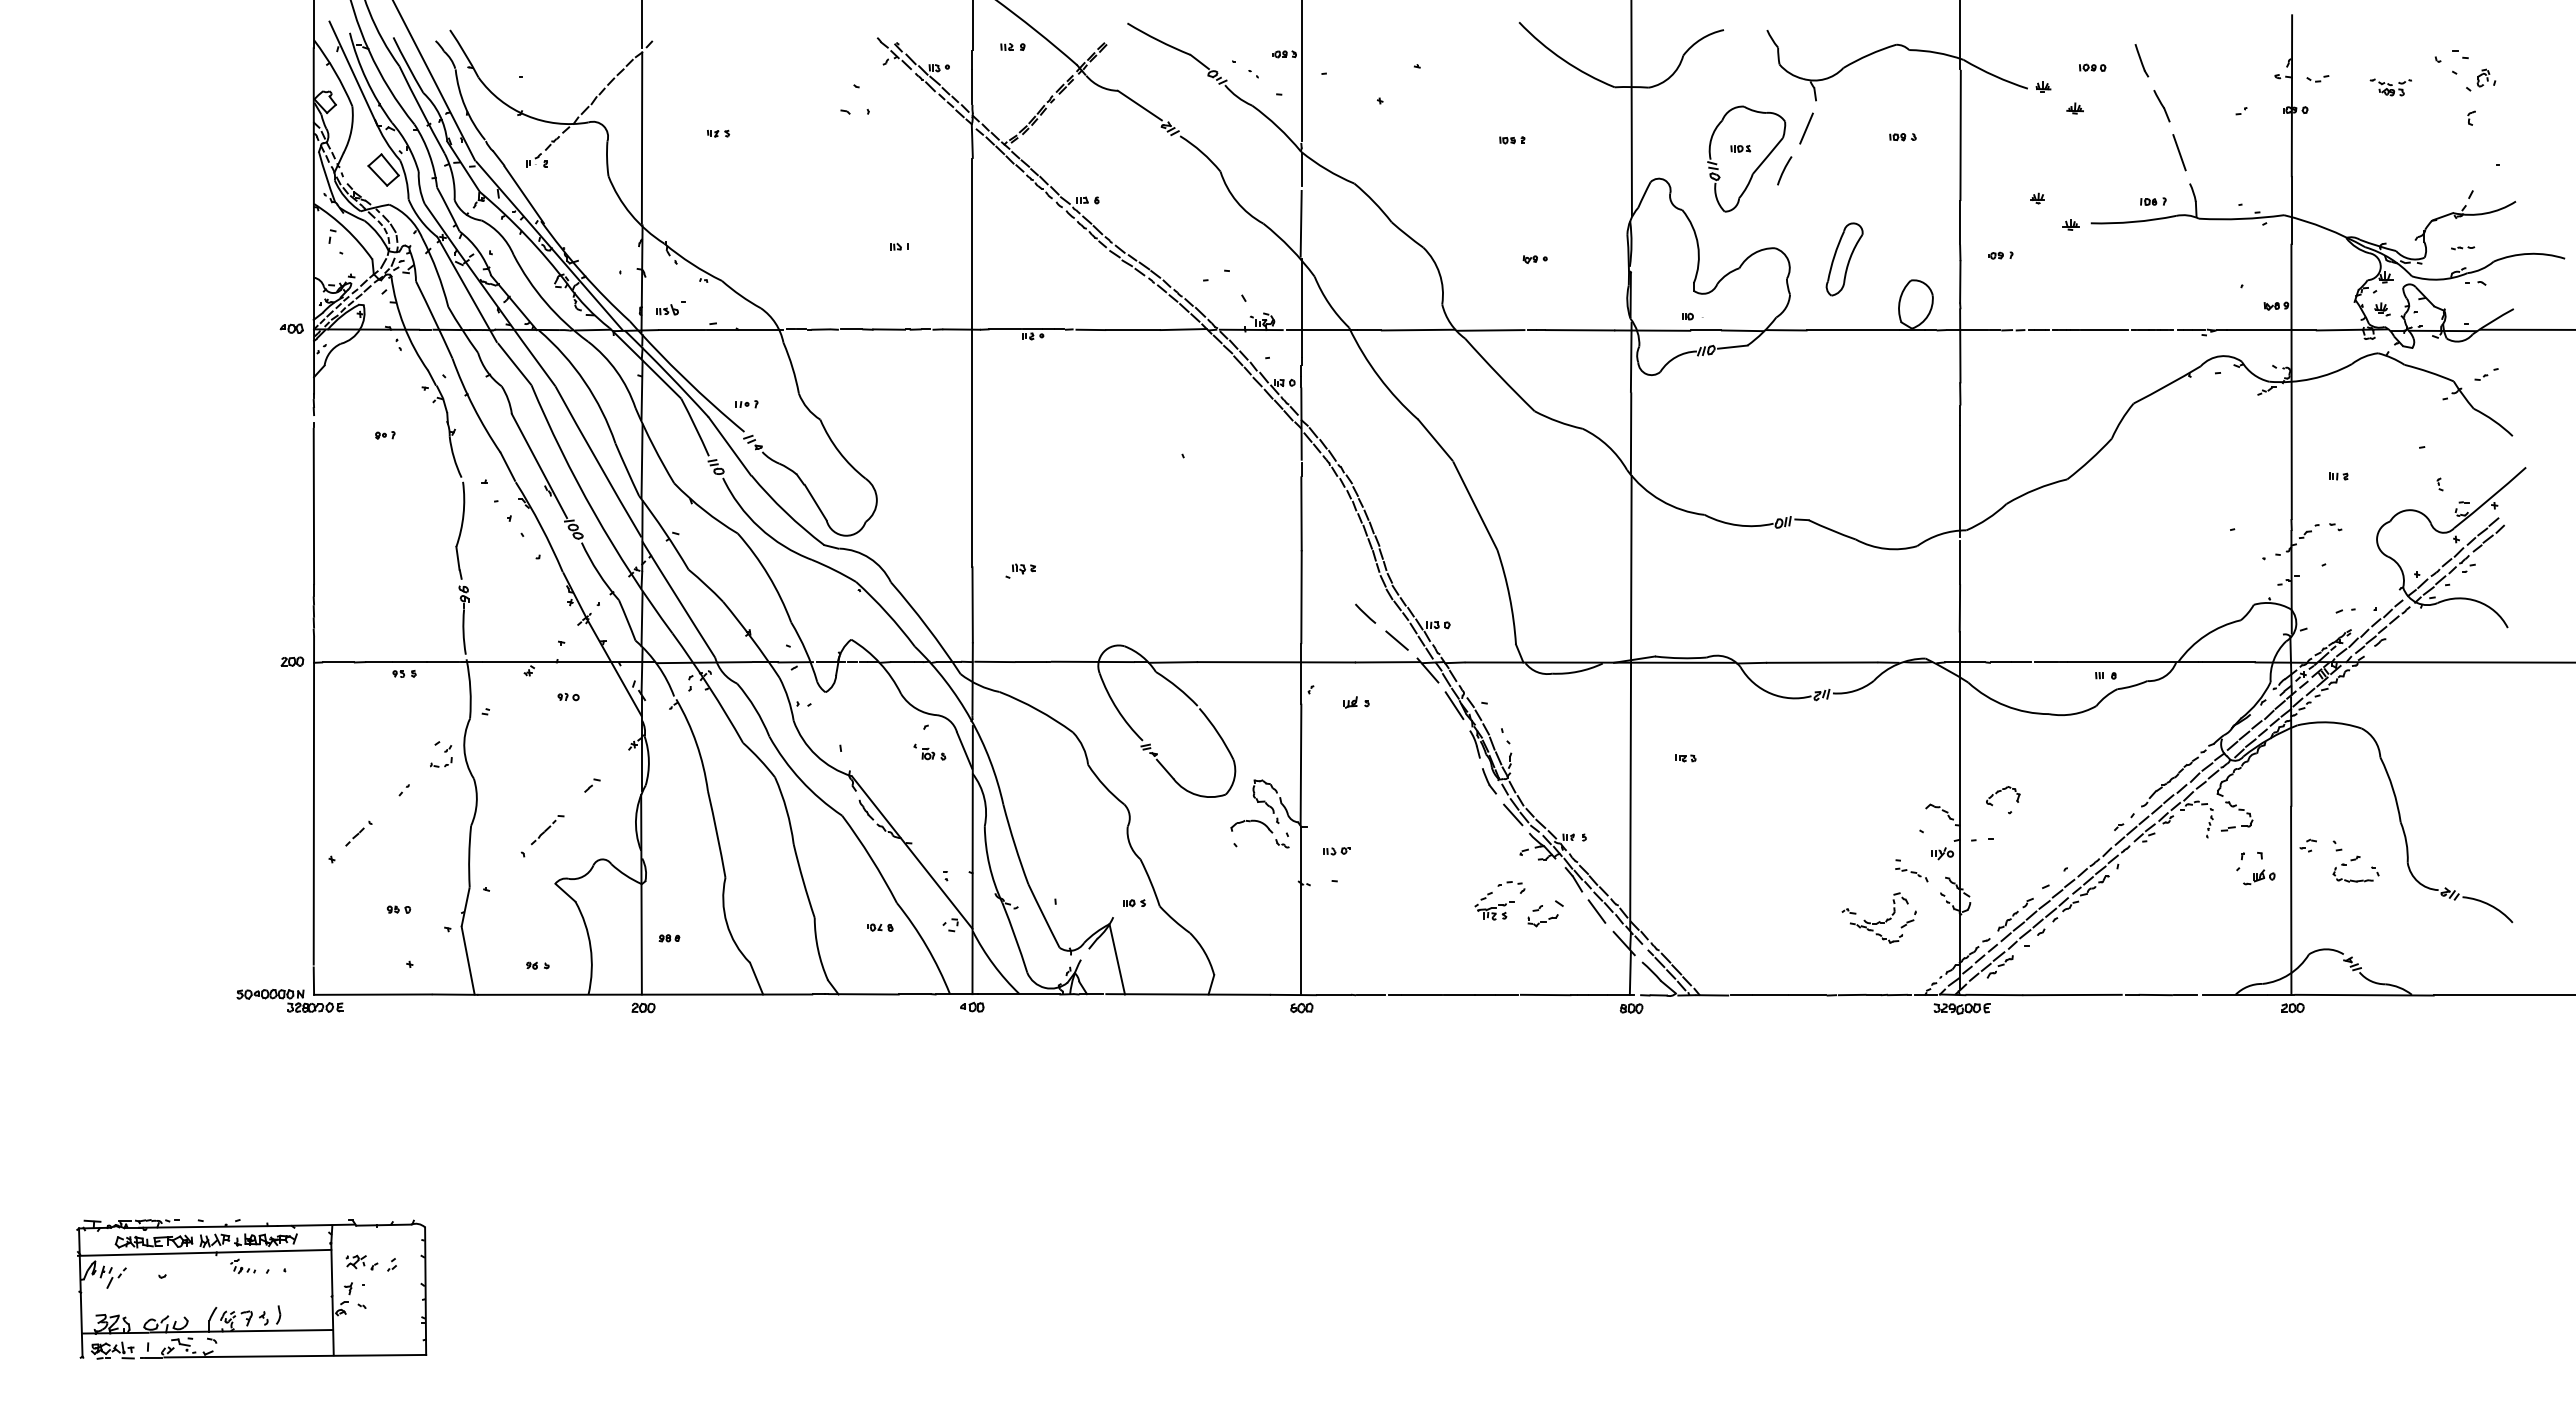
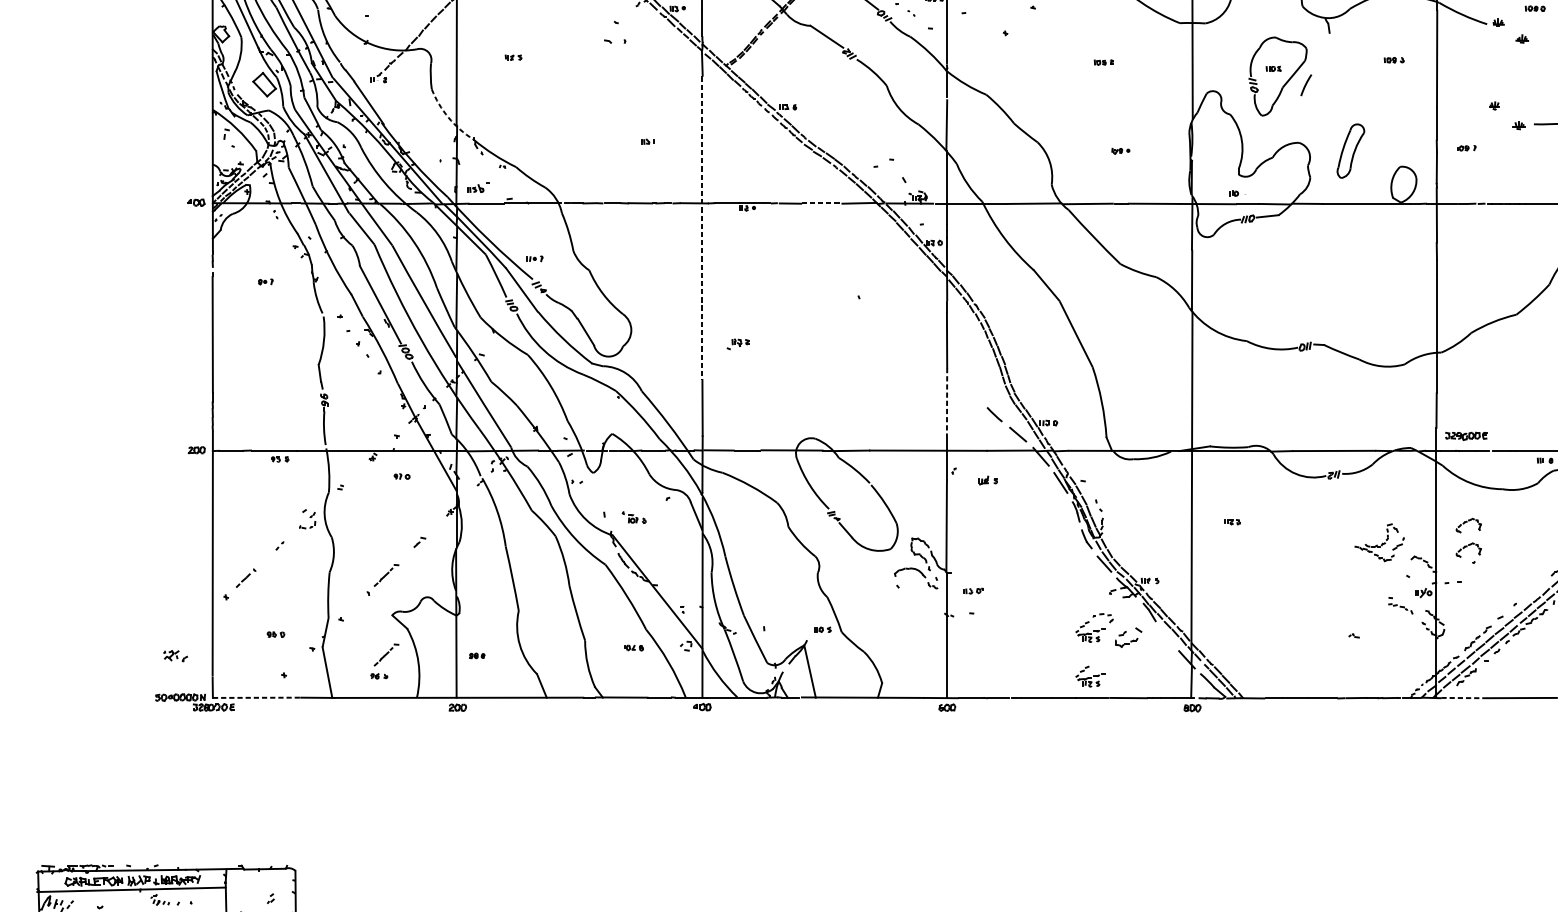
line: (1806, 128) -> (1322, 53), removed
arc: (631, 214) -> (448, 117), solid -> dashed
line: (1132, 329) -> (821, 203), solid -> dashed
line: (972, 362) -> (702, 227), solid -> dashed
part: (1020, 570) -> (738, 343), moved
line: (1301, 597) -> (947, 402), solid -> dashed
part: (929, 751) -> (634, 517), moved
part: (2003, 763) -> (1468, 525), added
line: (1596, 911) -> (1166, 635), removed
part: (1882, 917) -> (1379, 542), moved
part: (547, 937) -> (386, 655), added
part: (1494, 966) -> (1090, 676), added
line: (372, 994) -> (256, 697), solid -> dashed
line: (1994, 995) -> (1462, 698), solid -> dashed
part: (1961, 1008) -> (1466, 435), moved
part: (361, 1262) -> (175, 656), moved

